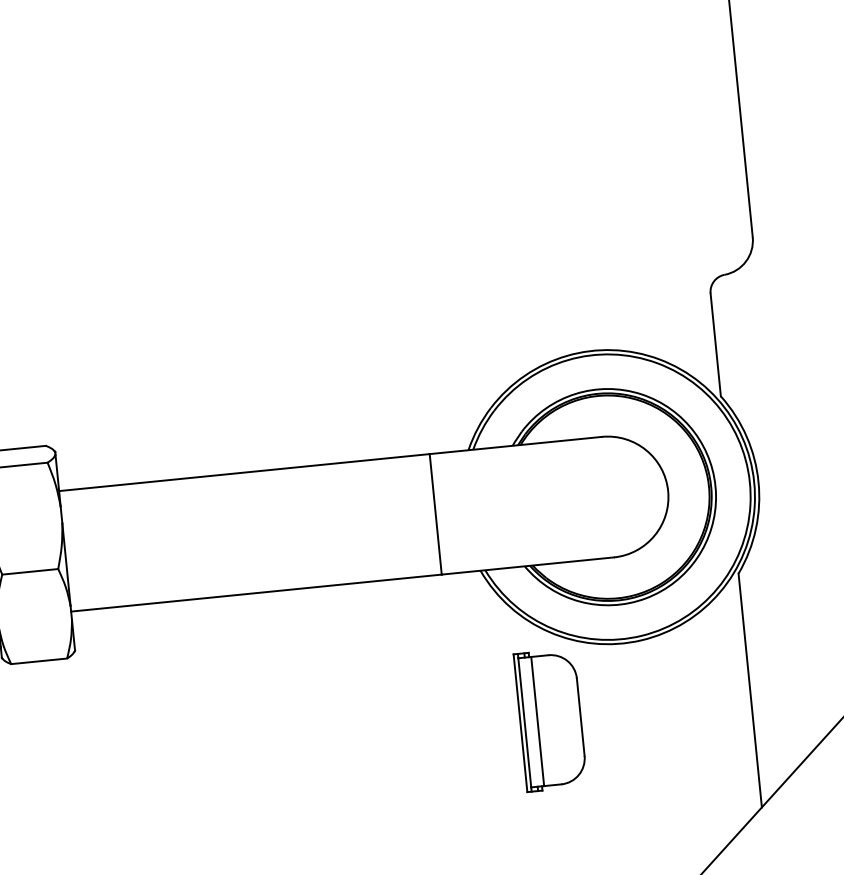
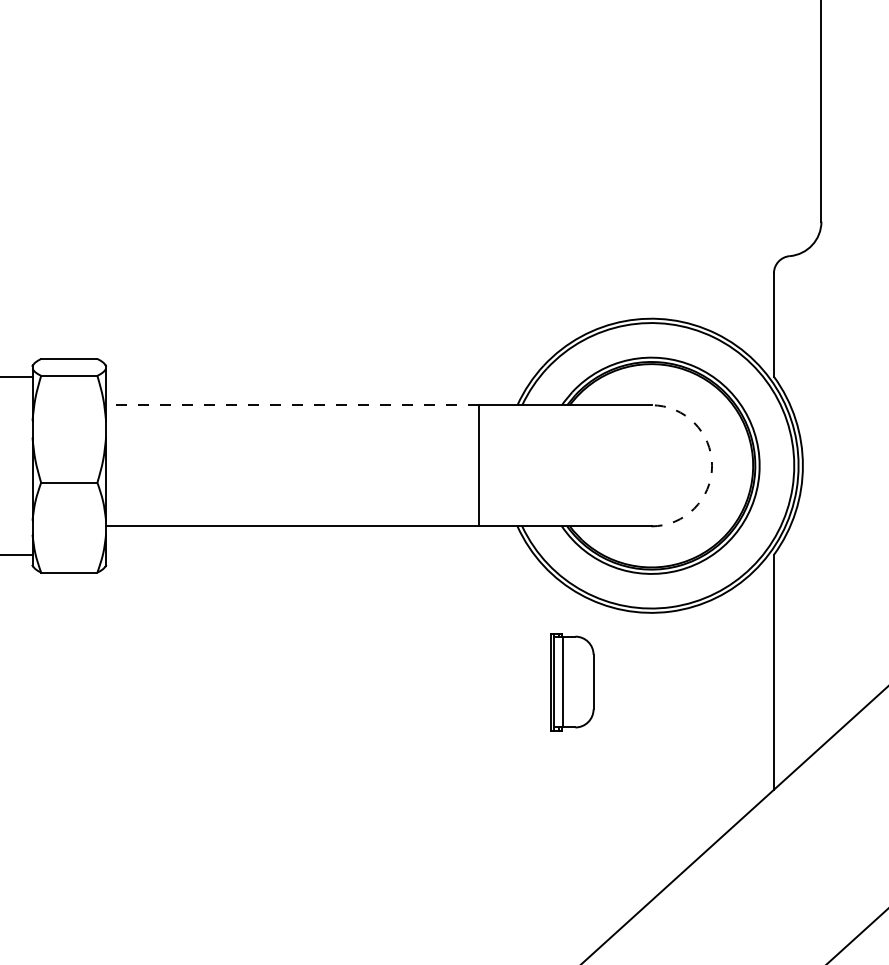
line: (243, 472) -> (291, 405), solid -> dashed
arc: (668, 490) -> (712, 465), solid -> dashed
part: (550, 719) -> (572, 681), size x0.7

